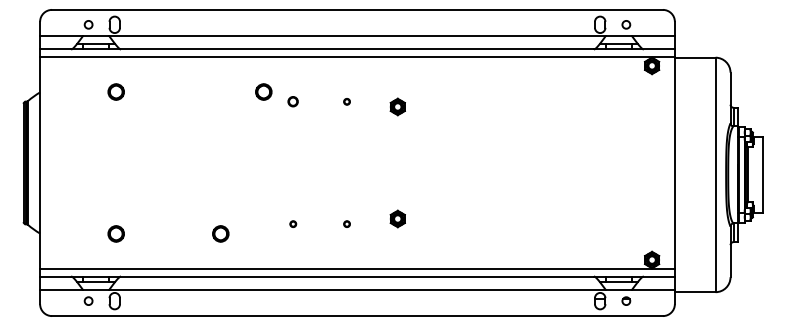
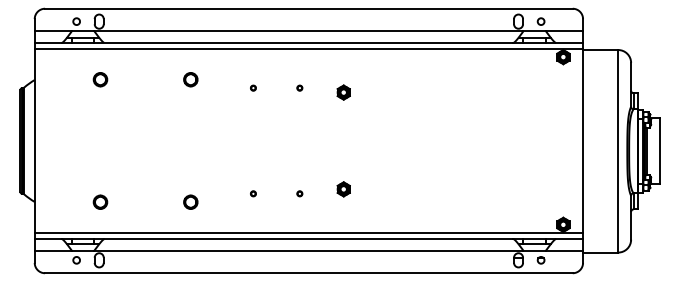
circle: (263, 91) -> (190, 79), moved
part: (293, 101) -> (253, 87), size x0.62

